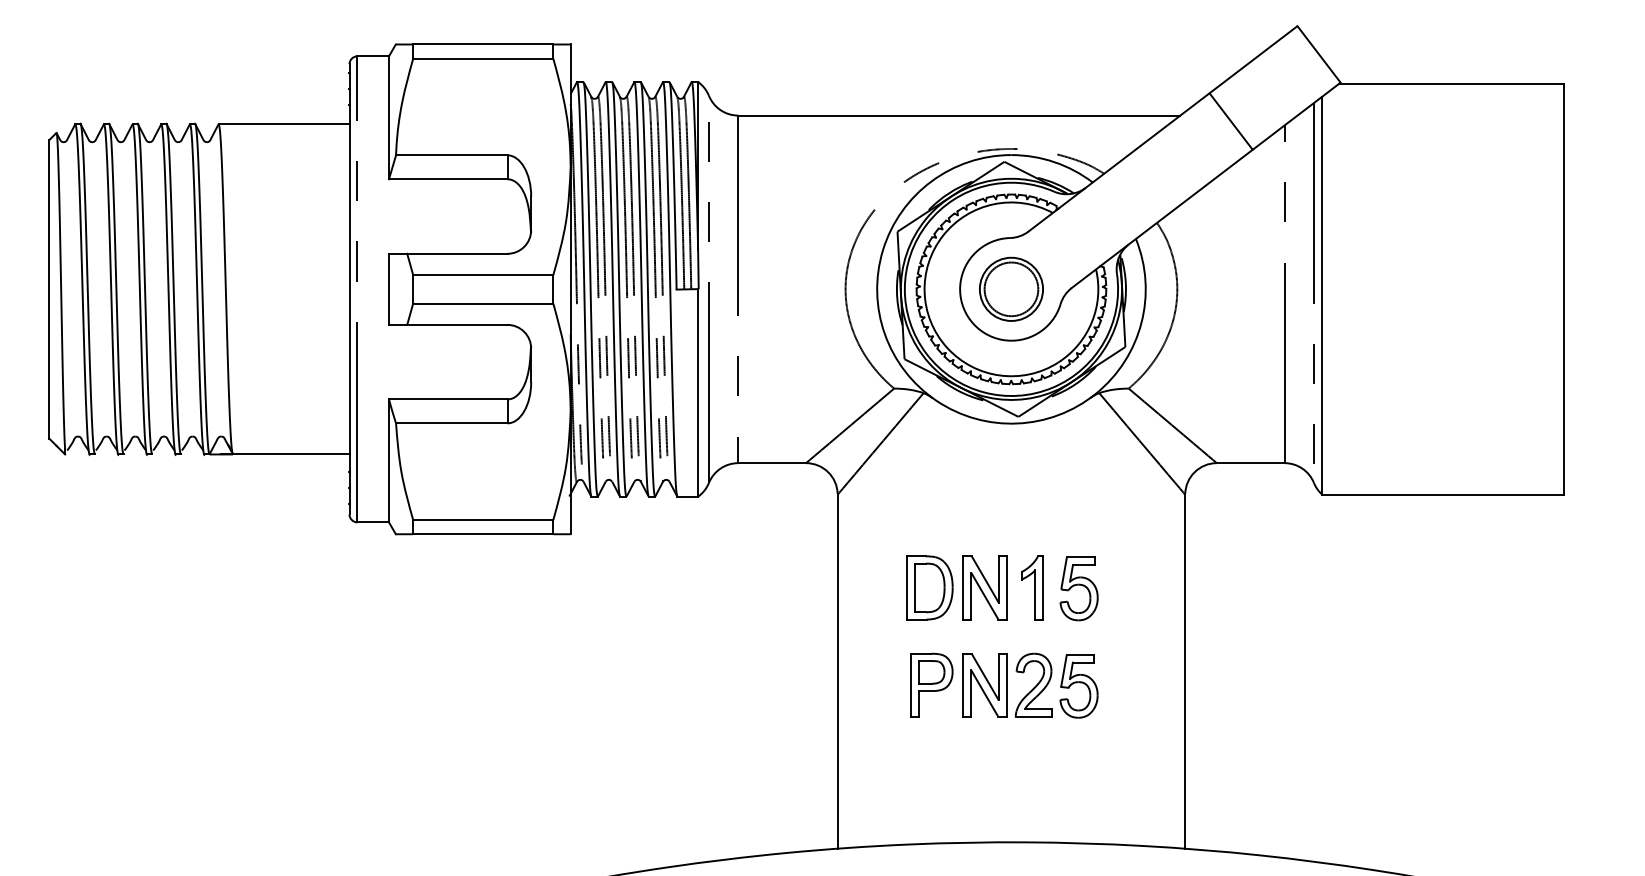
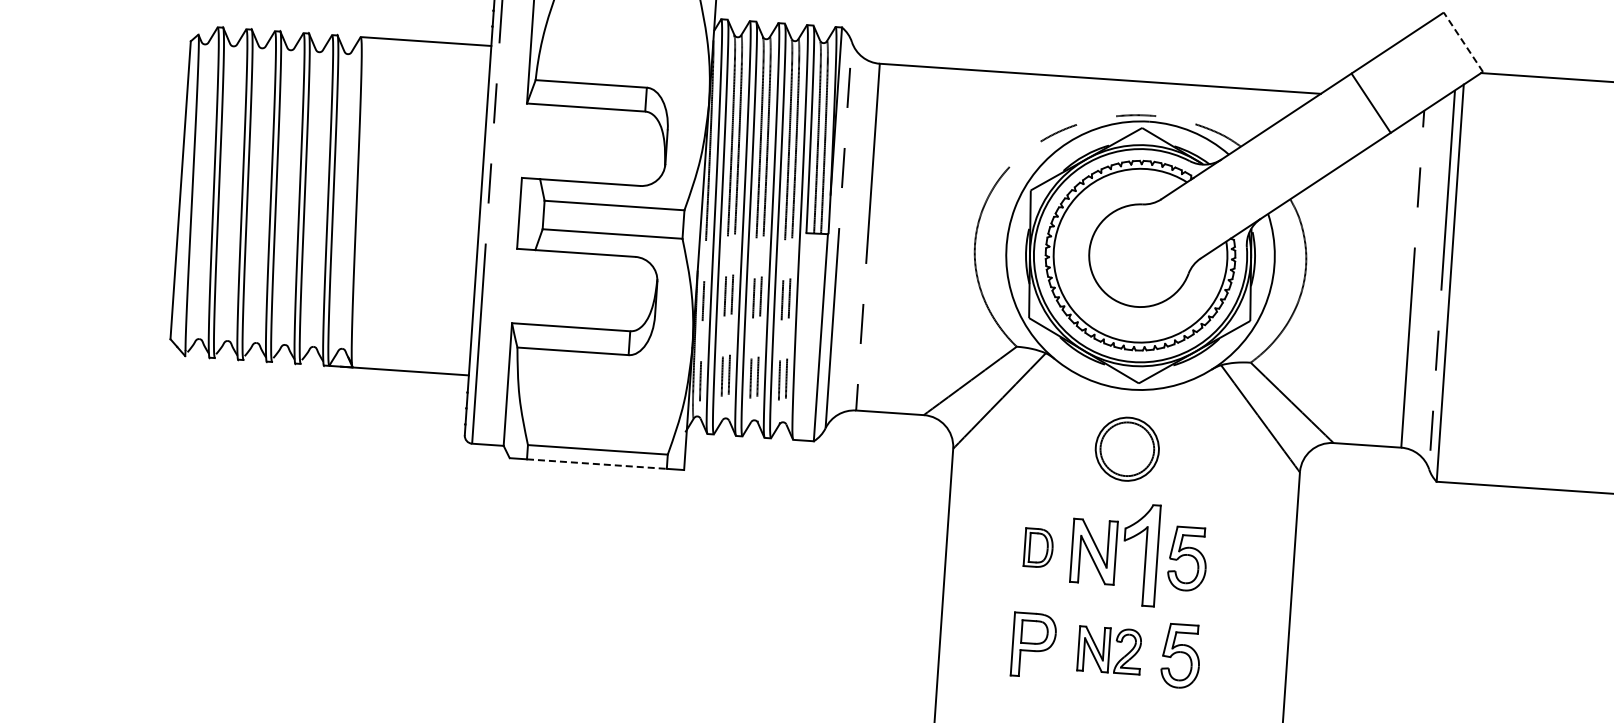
line: (1319, 54) -> (1463, 42), solid -> dashed
part: (1011, 288) -> (1127, 448), moved
line: (483, 534) -> (597, 464), solid -> dashed
part: (929, 587) -> (1038, 547), size x0.6
part: (1032, 587) -> (1141, 554), size x1.6
part: (1007, 684) -> (1109, 649), size x0.7

